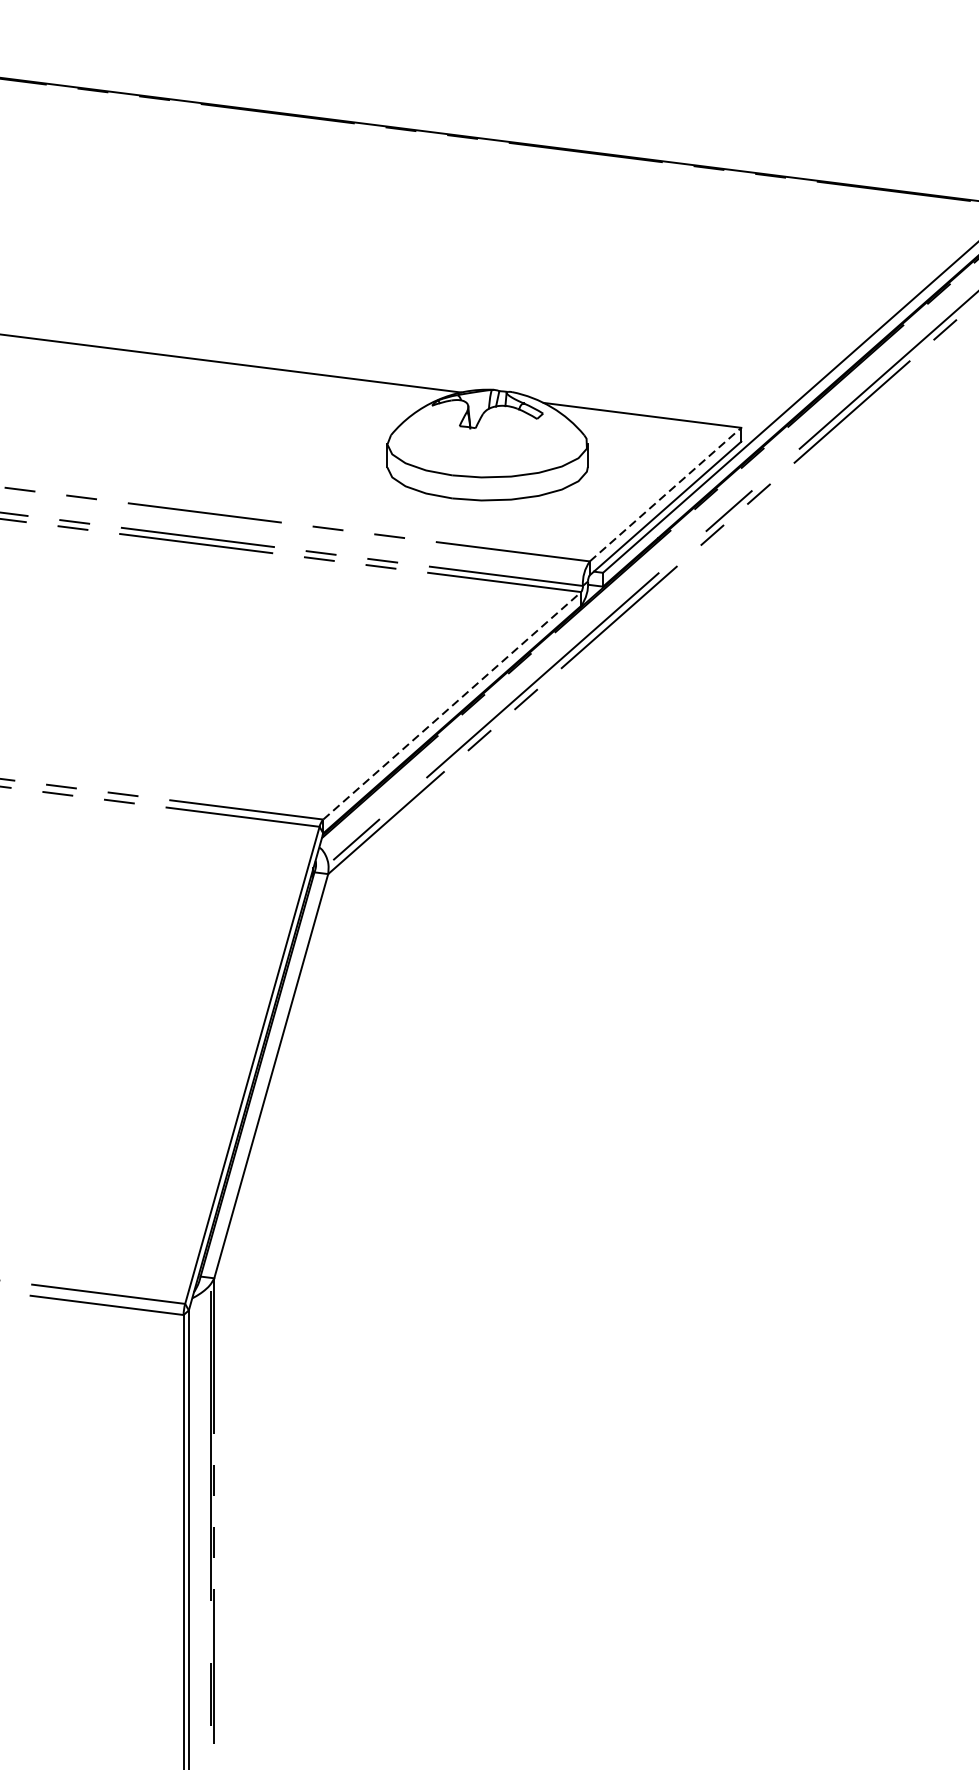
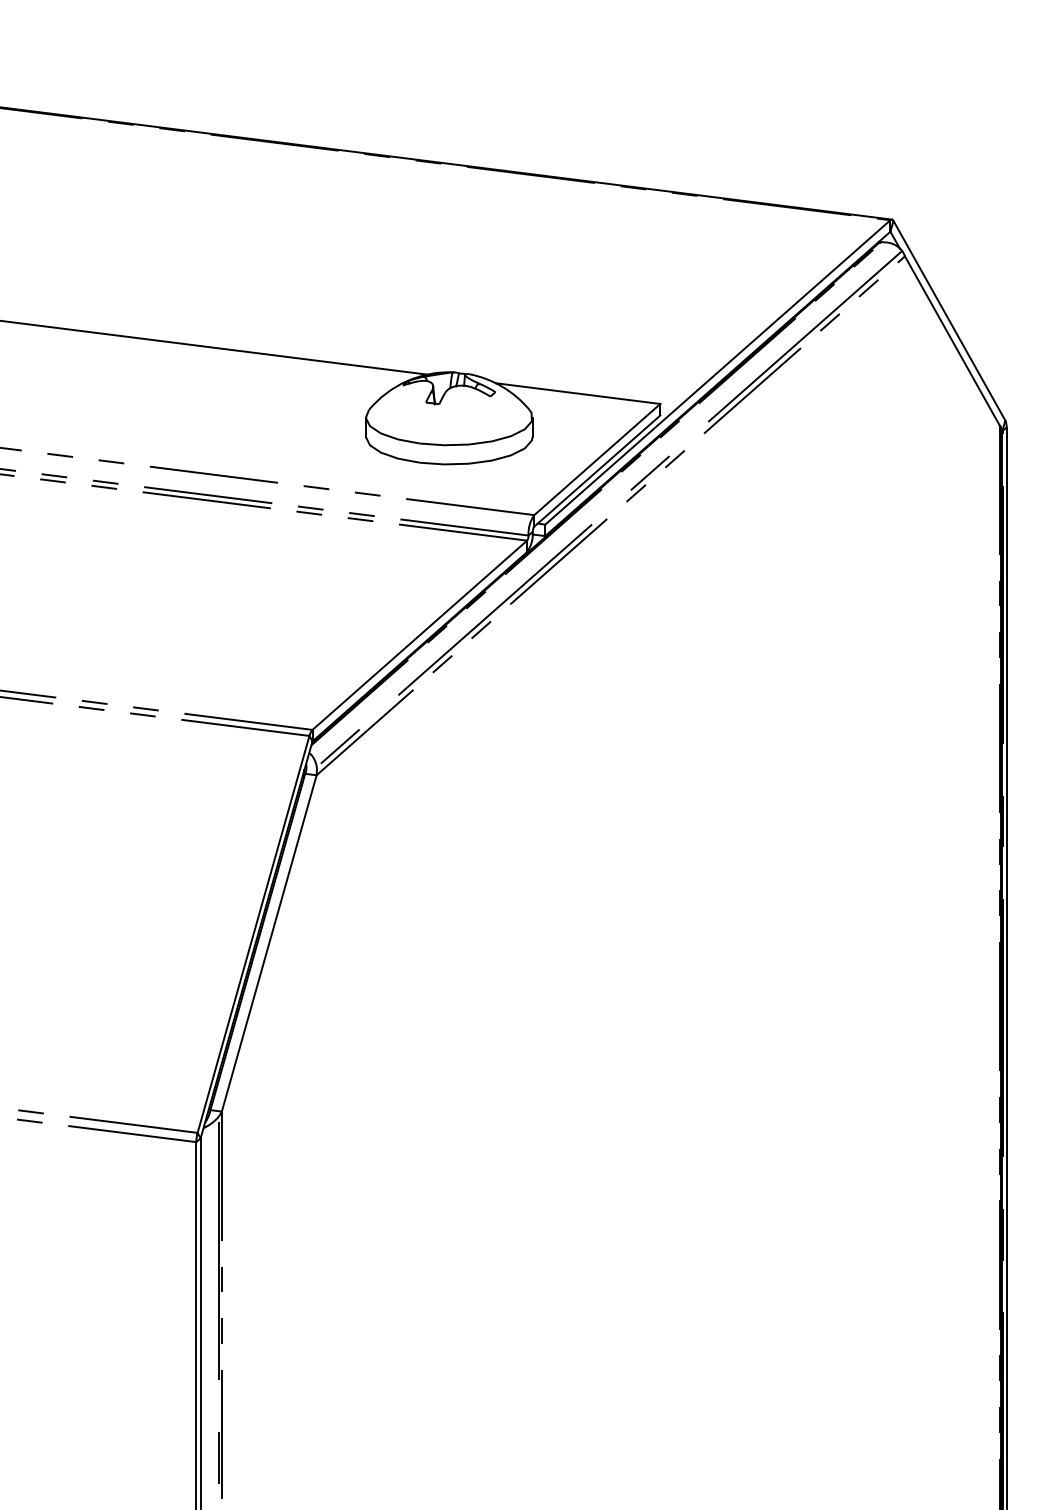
line: (665, 494) -> (597, 459), dashed -> solid
line: (453, 704) -> (420, 634), dashed -> solid

